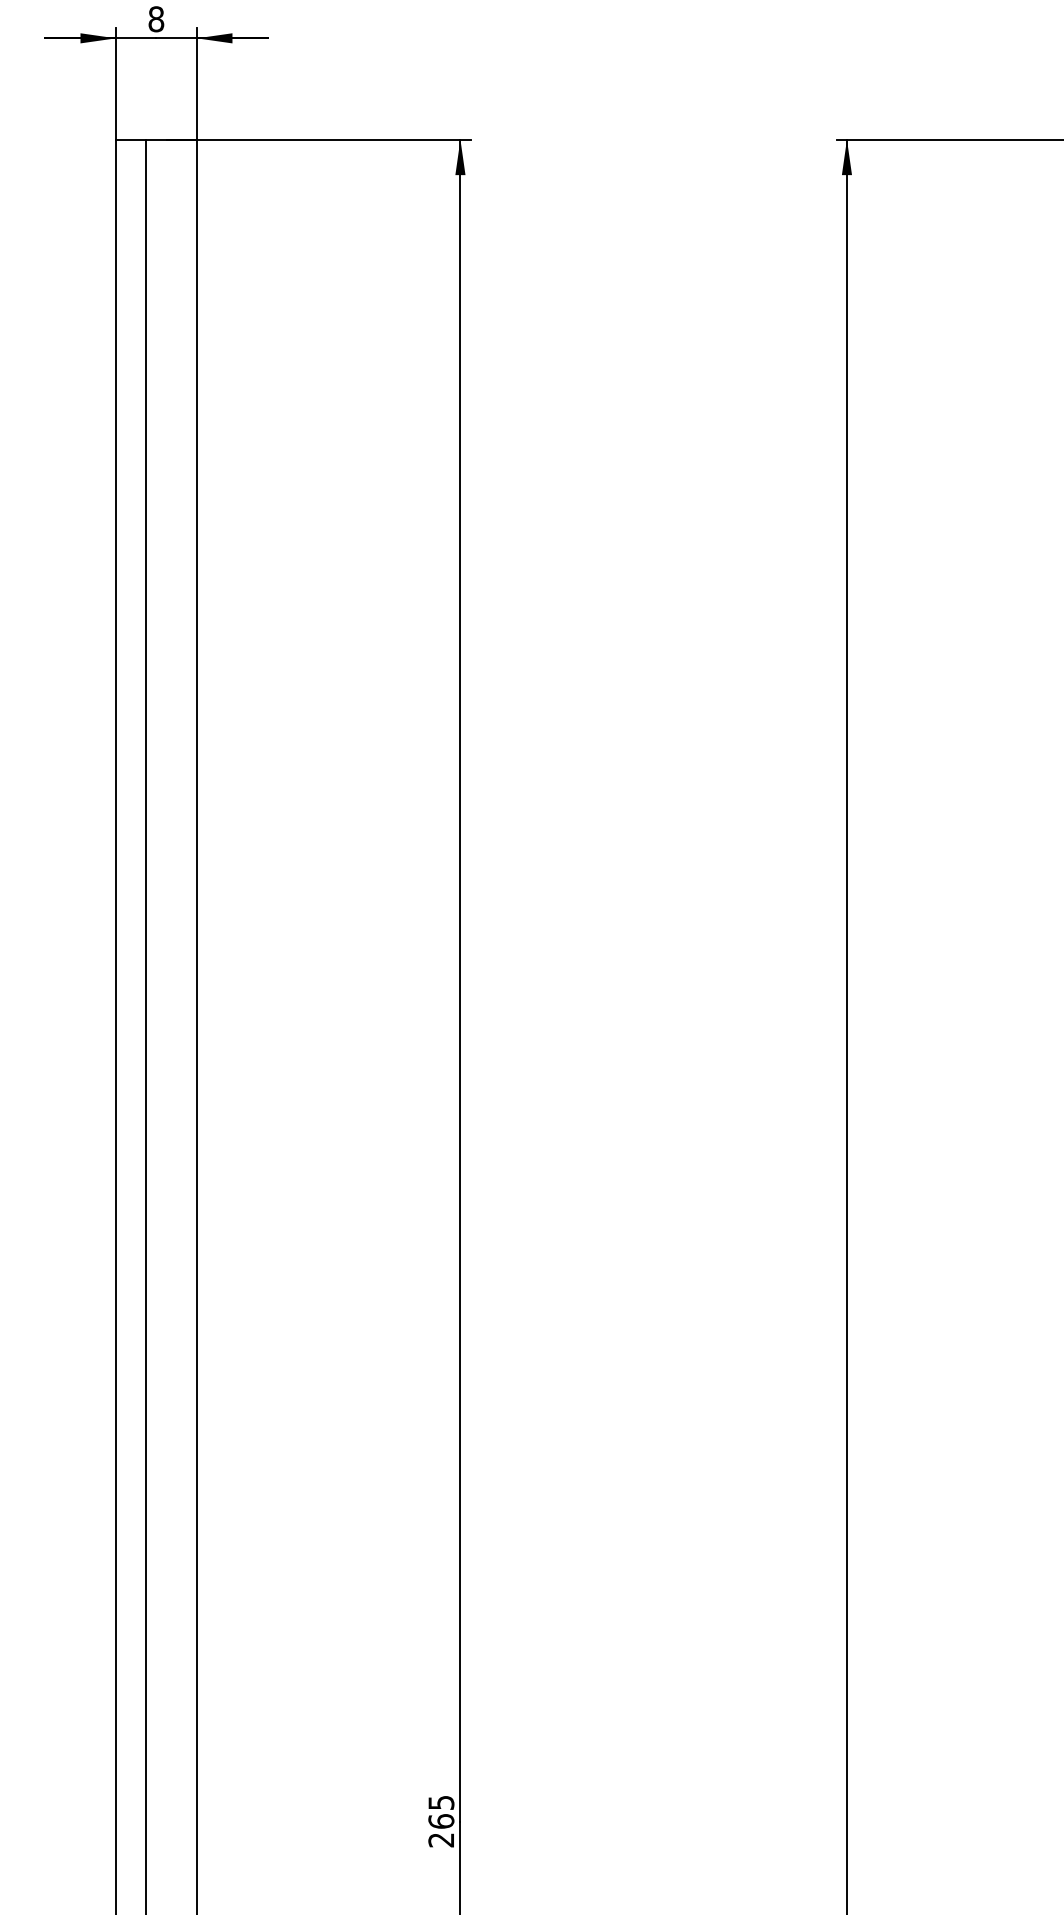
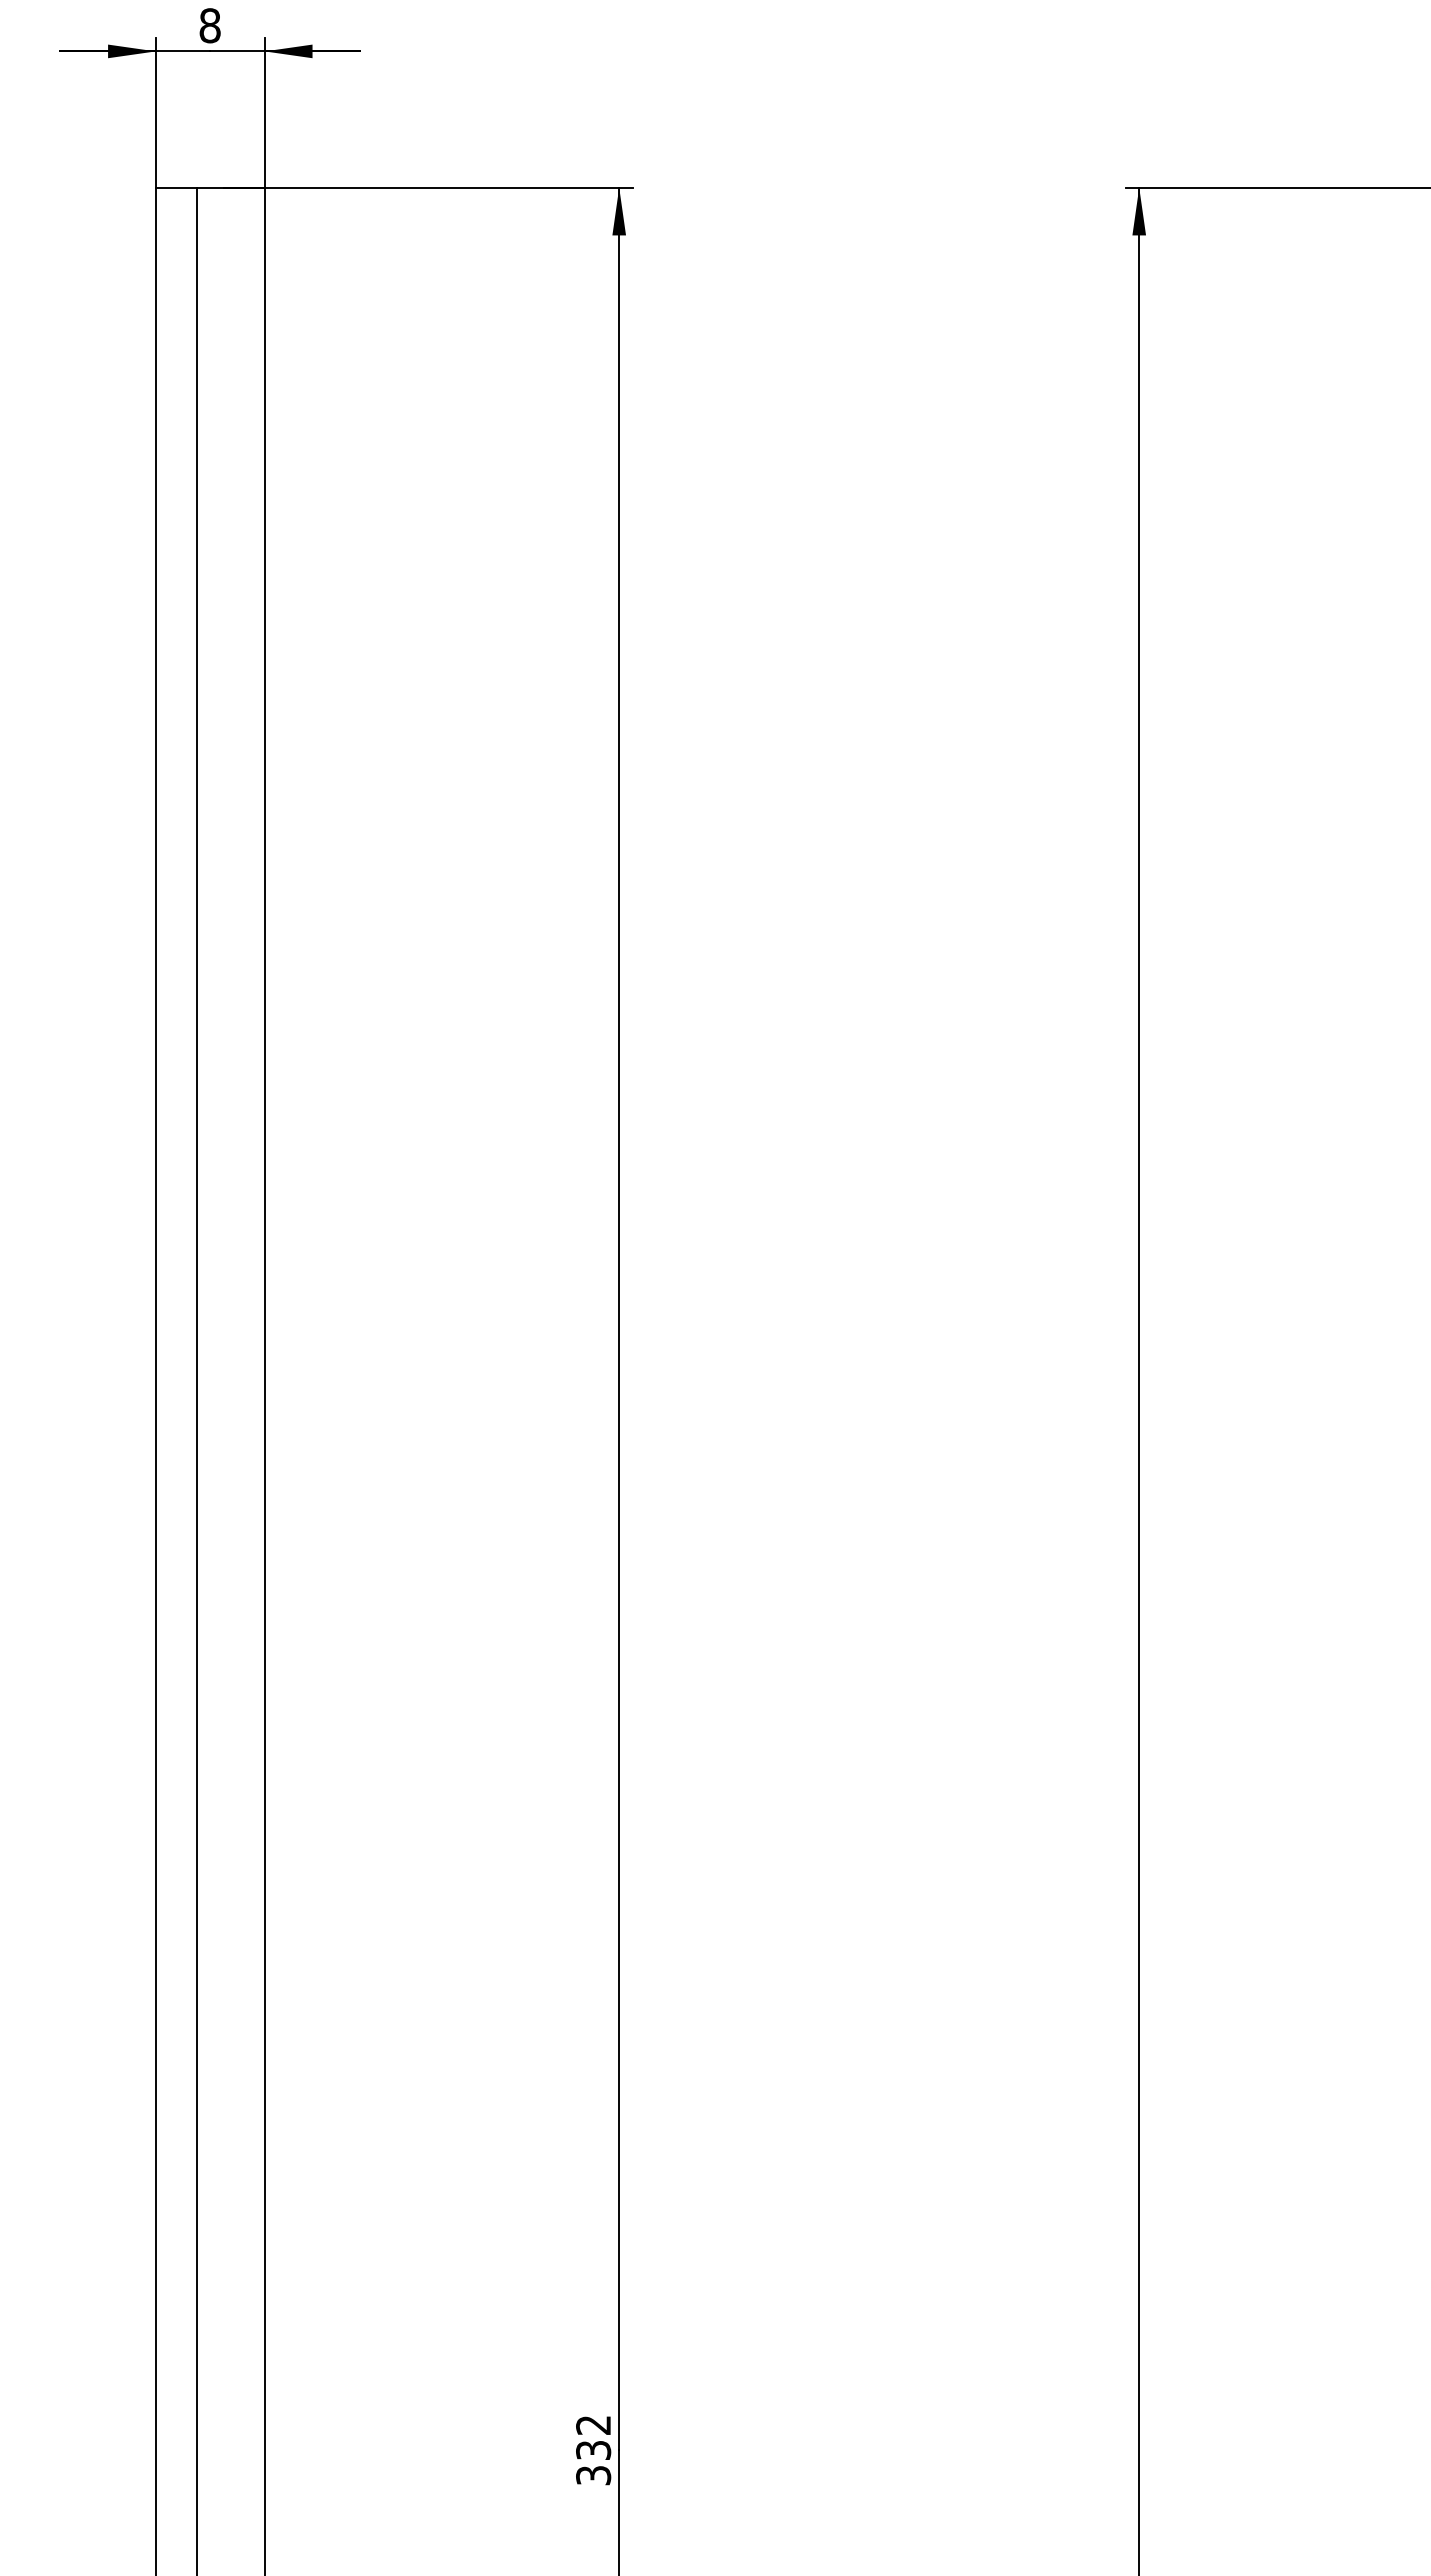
text: (441, 1821) -> (593, 2450), 265 -> 332

